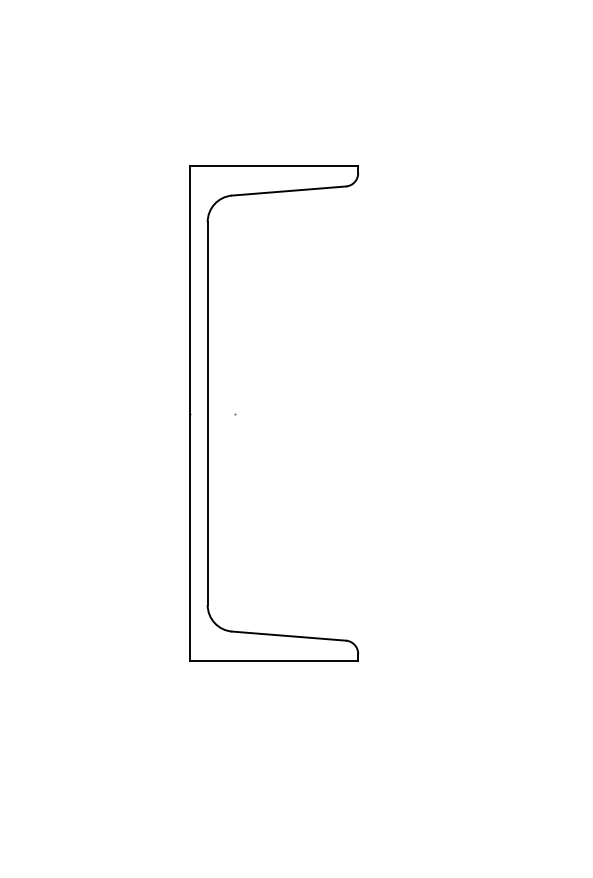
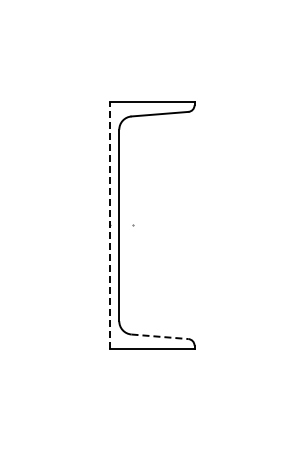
line: (190, 413) -> (110, 225), solid -> dashed
line: (288, 635) -> (159, 336), solid -> dashed

